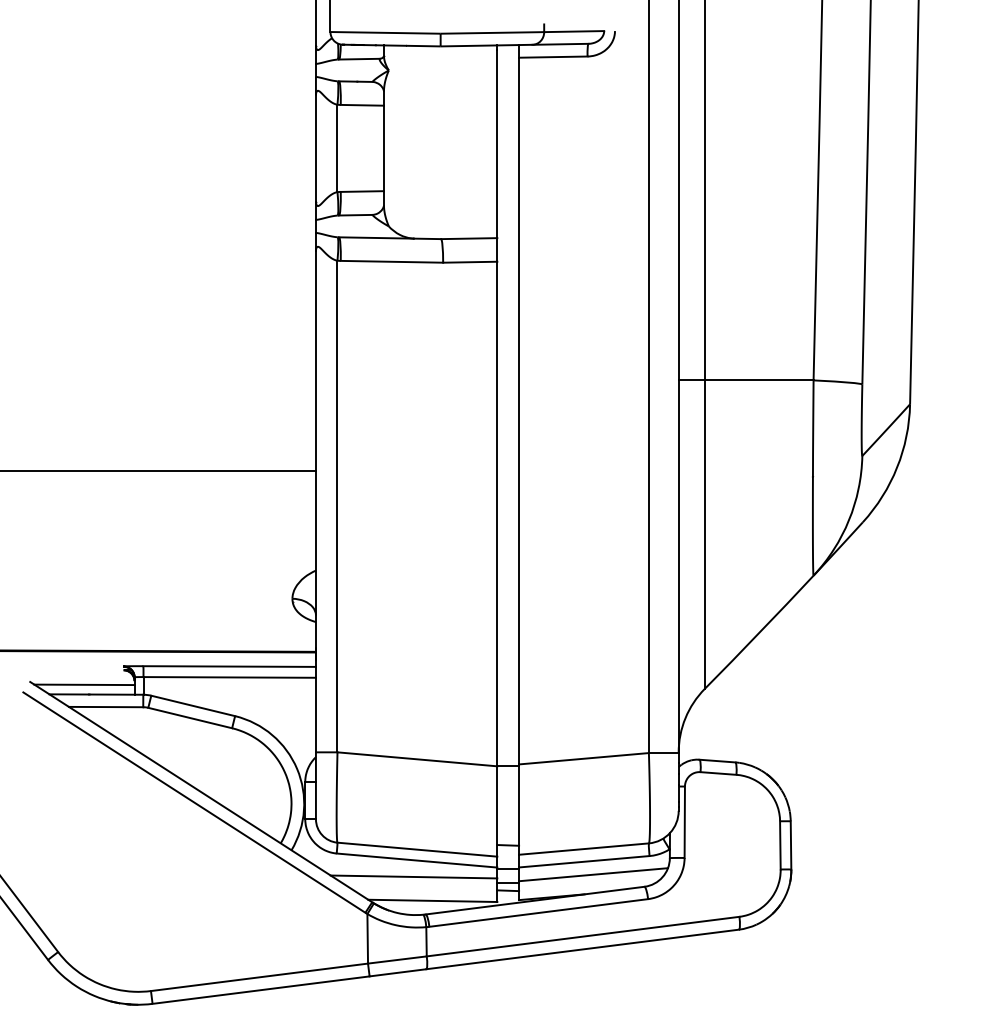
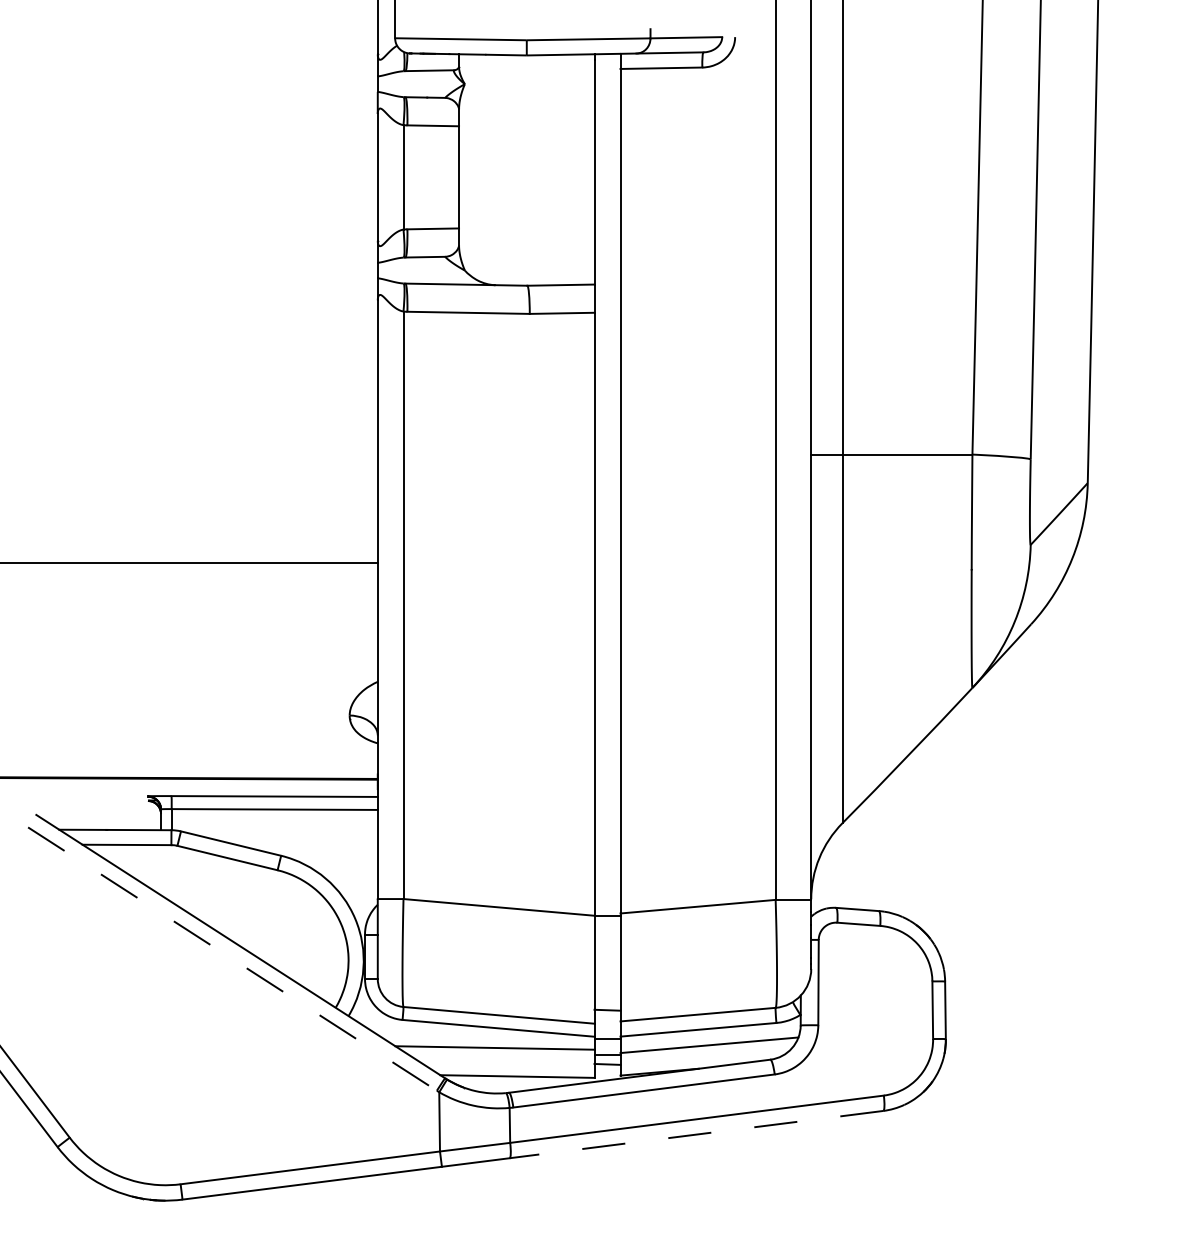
line: (84, 684) -> (101, 817), removed
line: (194, 802) -> (232, 958), solid -> dashed
line: (582, 949) -> (696, 1134), solid -> dashed

